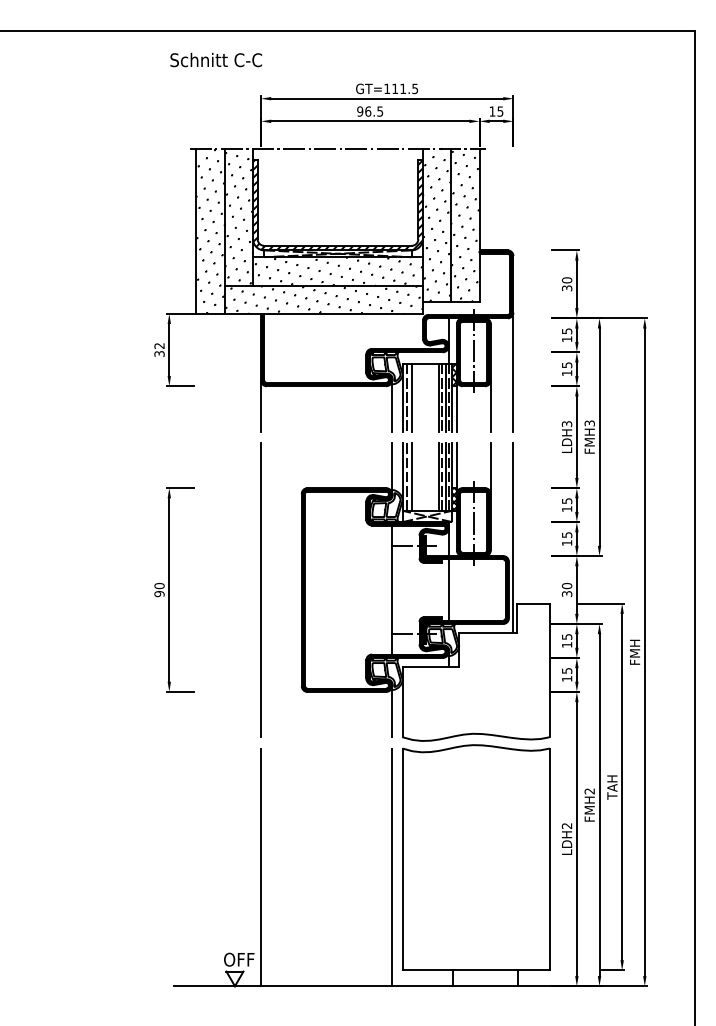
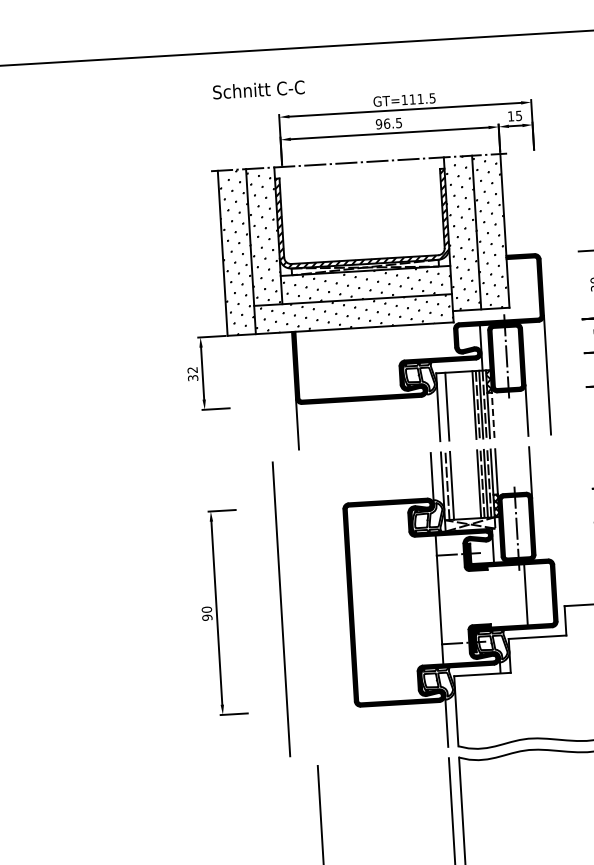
text: (216, 59) -> (259, 89), moved
line: (407, 397) -> (443, 406), removed
line: (392, 405) -> (428, 415), removed
line: (456, 408) -> (492, 414), solid -> dashed
line: (513, 536) -> (557, 539), removed
line: (260, 589) -> (280, 608), moved
line: (448, 589) -> (525, 594), moved

